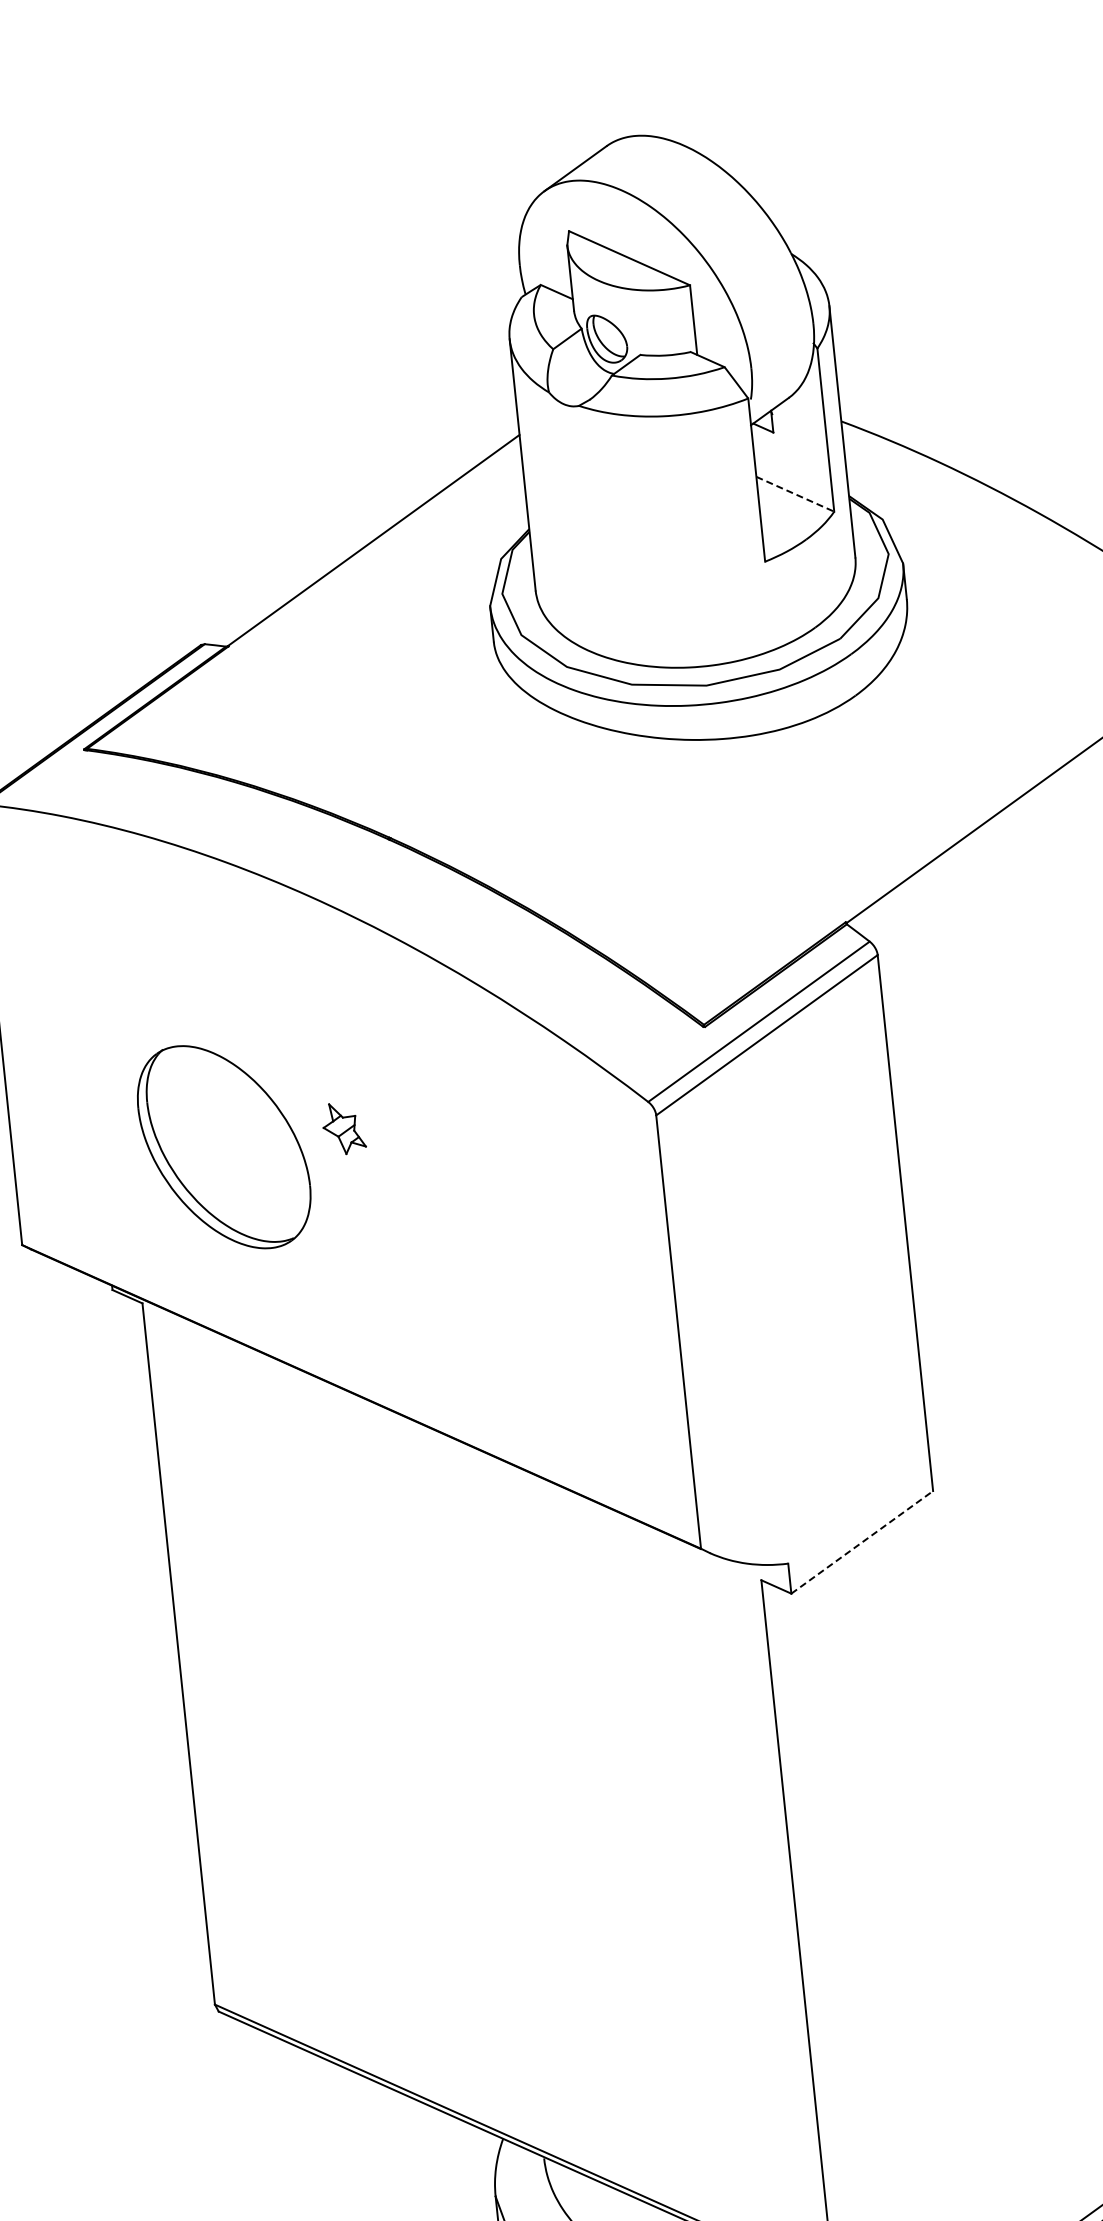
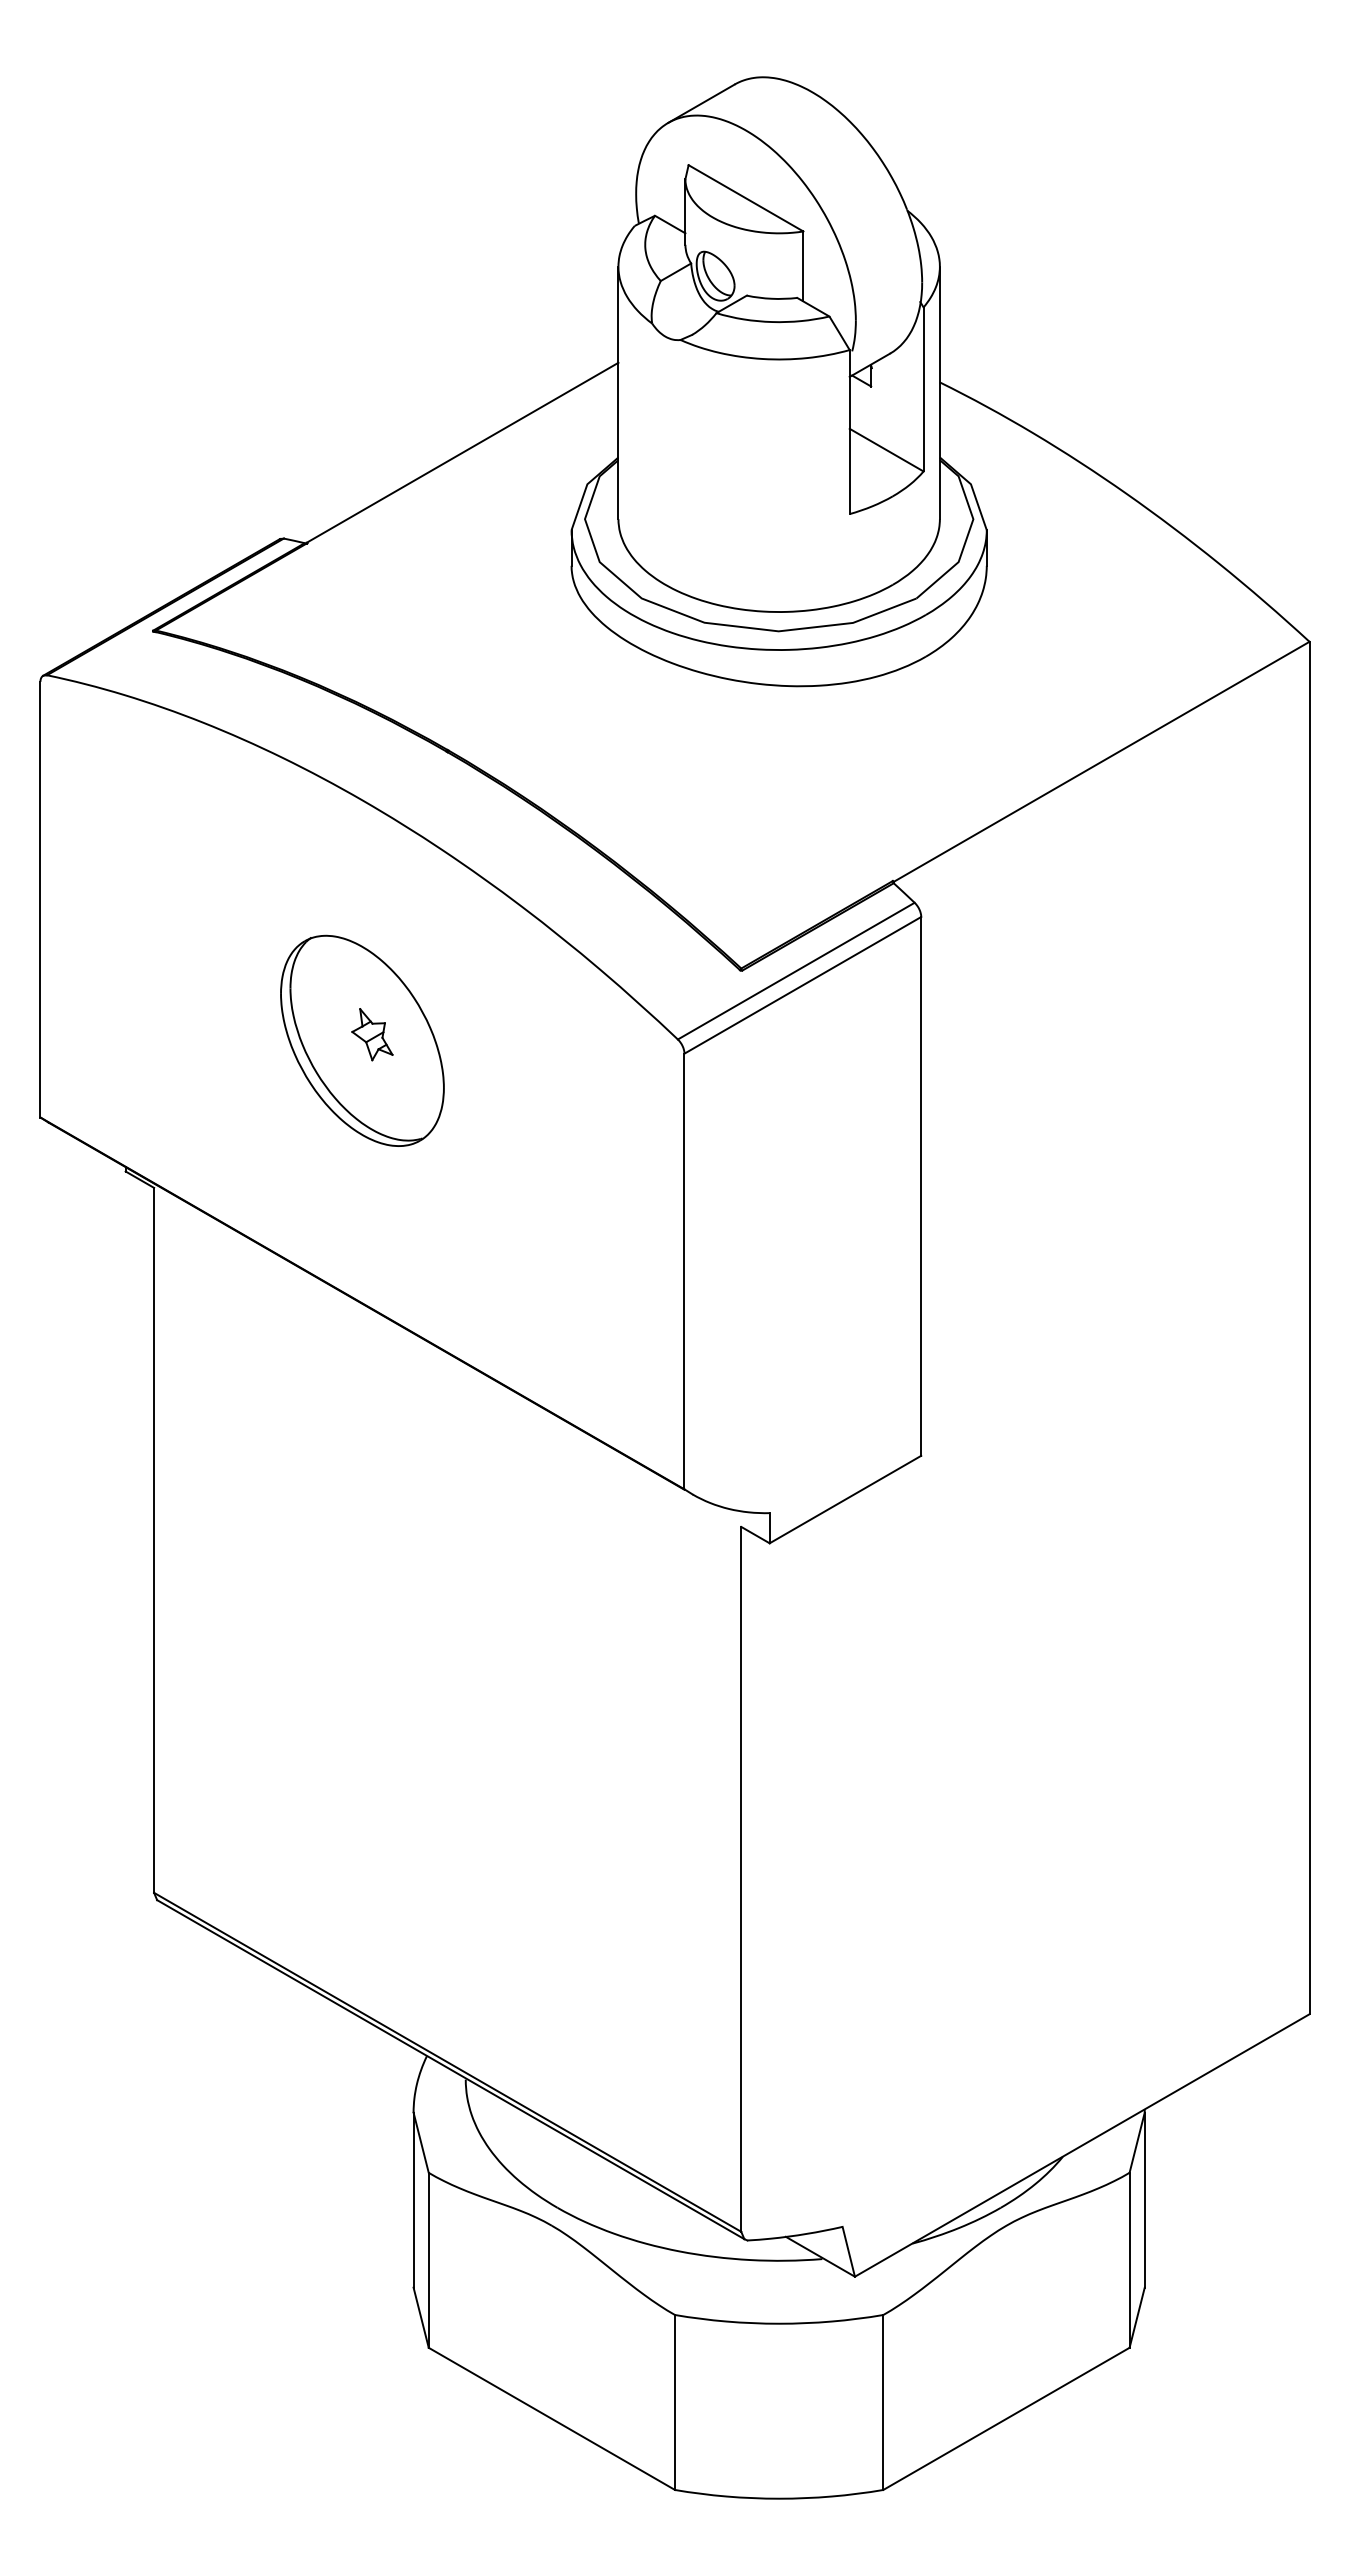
line: (795, 494) -> (886, 450), dashed -> solid
part: (224, 1146) -> (362, 1040), moved
line: (862, 1542) -> (845, 1499), dashed -> solid

